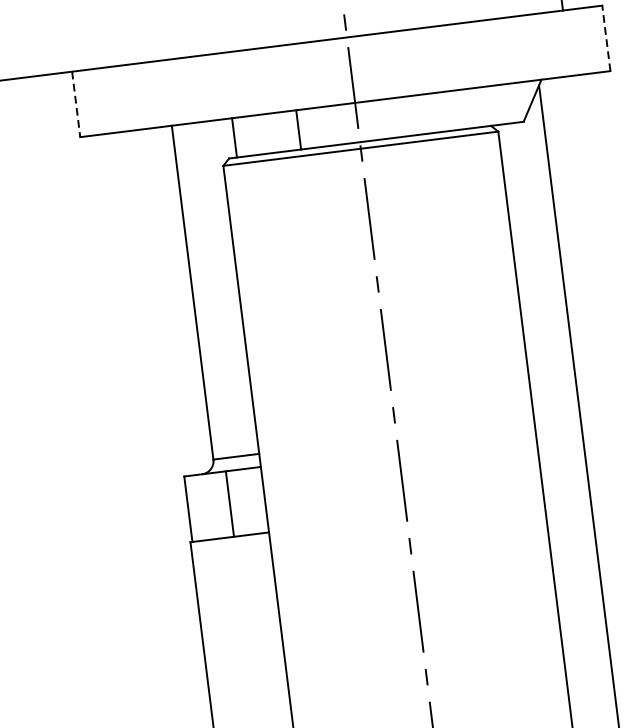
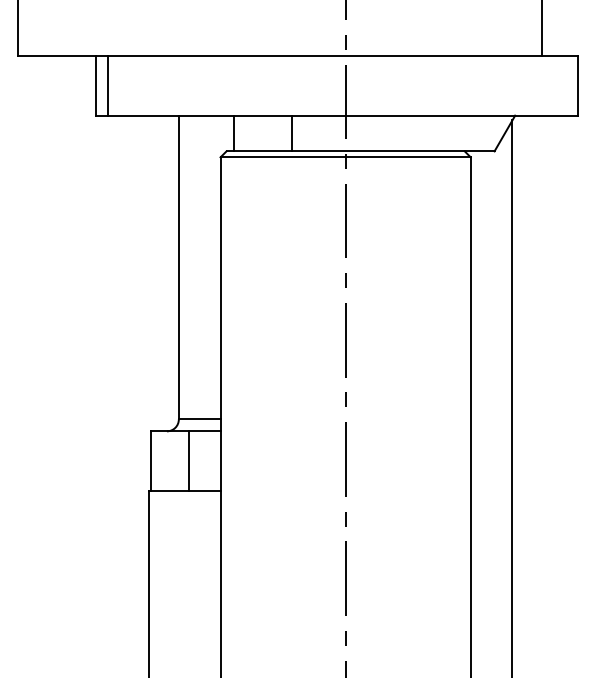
line: (605, 38) -> (577, 85), dashed -> solid
line: (89, 102) -> (107, 85), added
line: (76, 104) -> (95, 85), dashed -> solid

